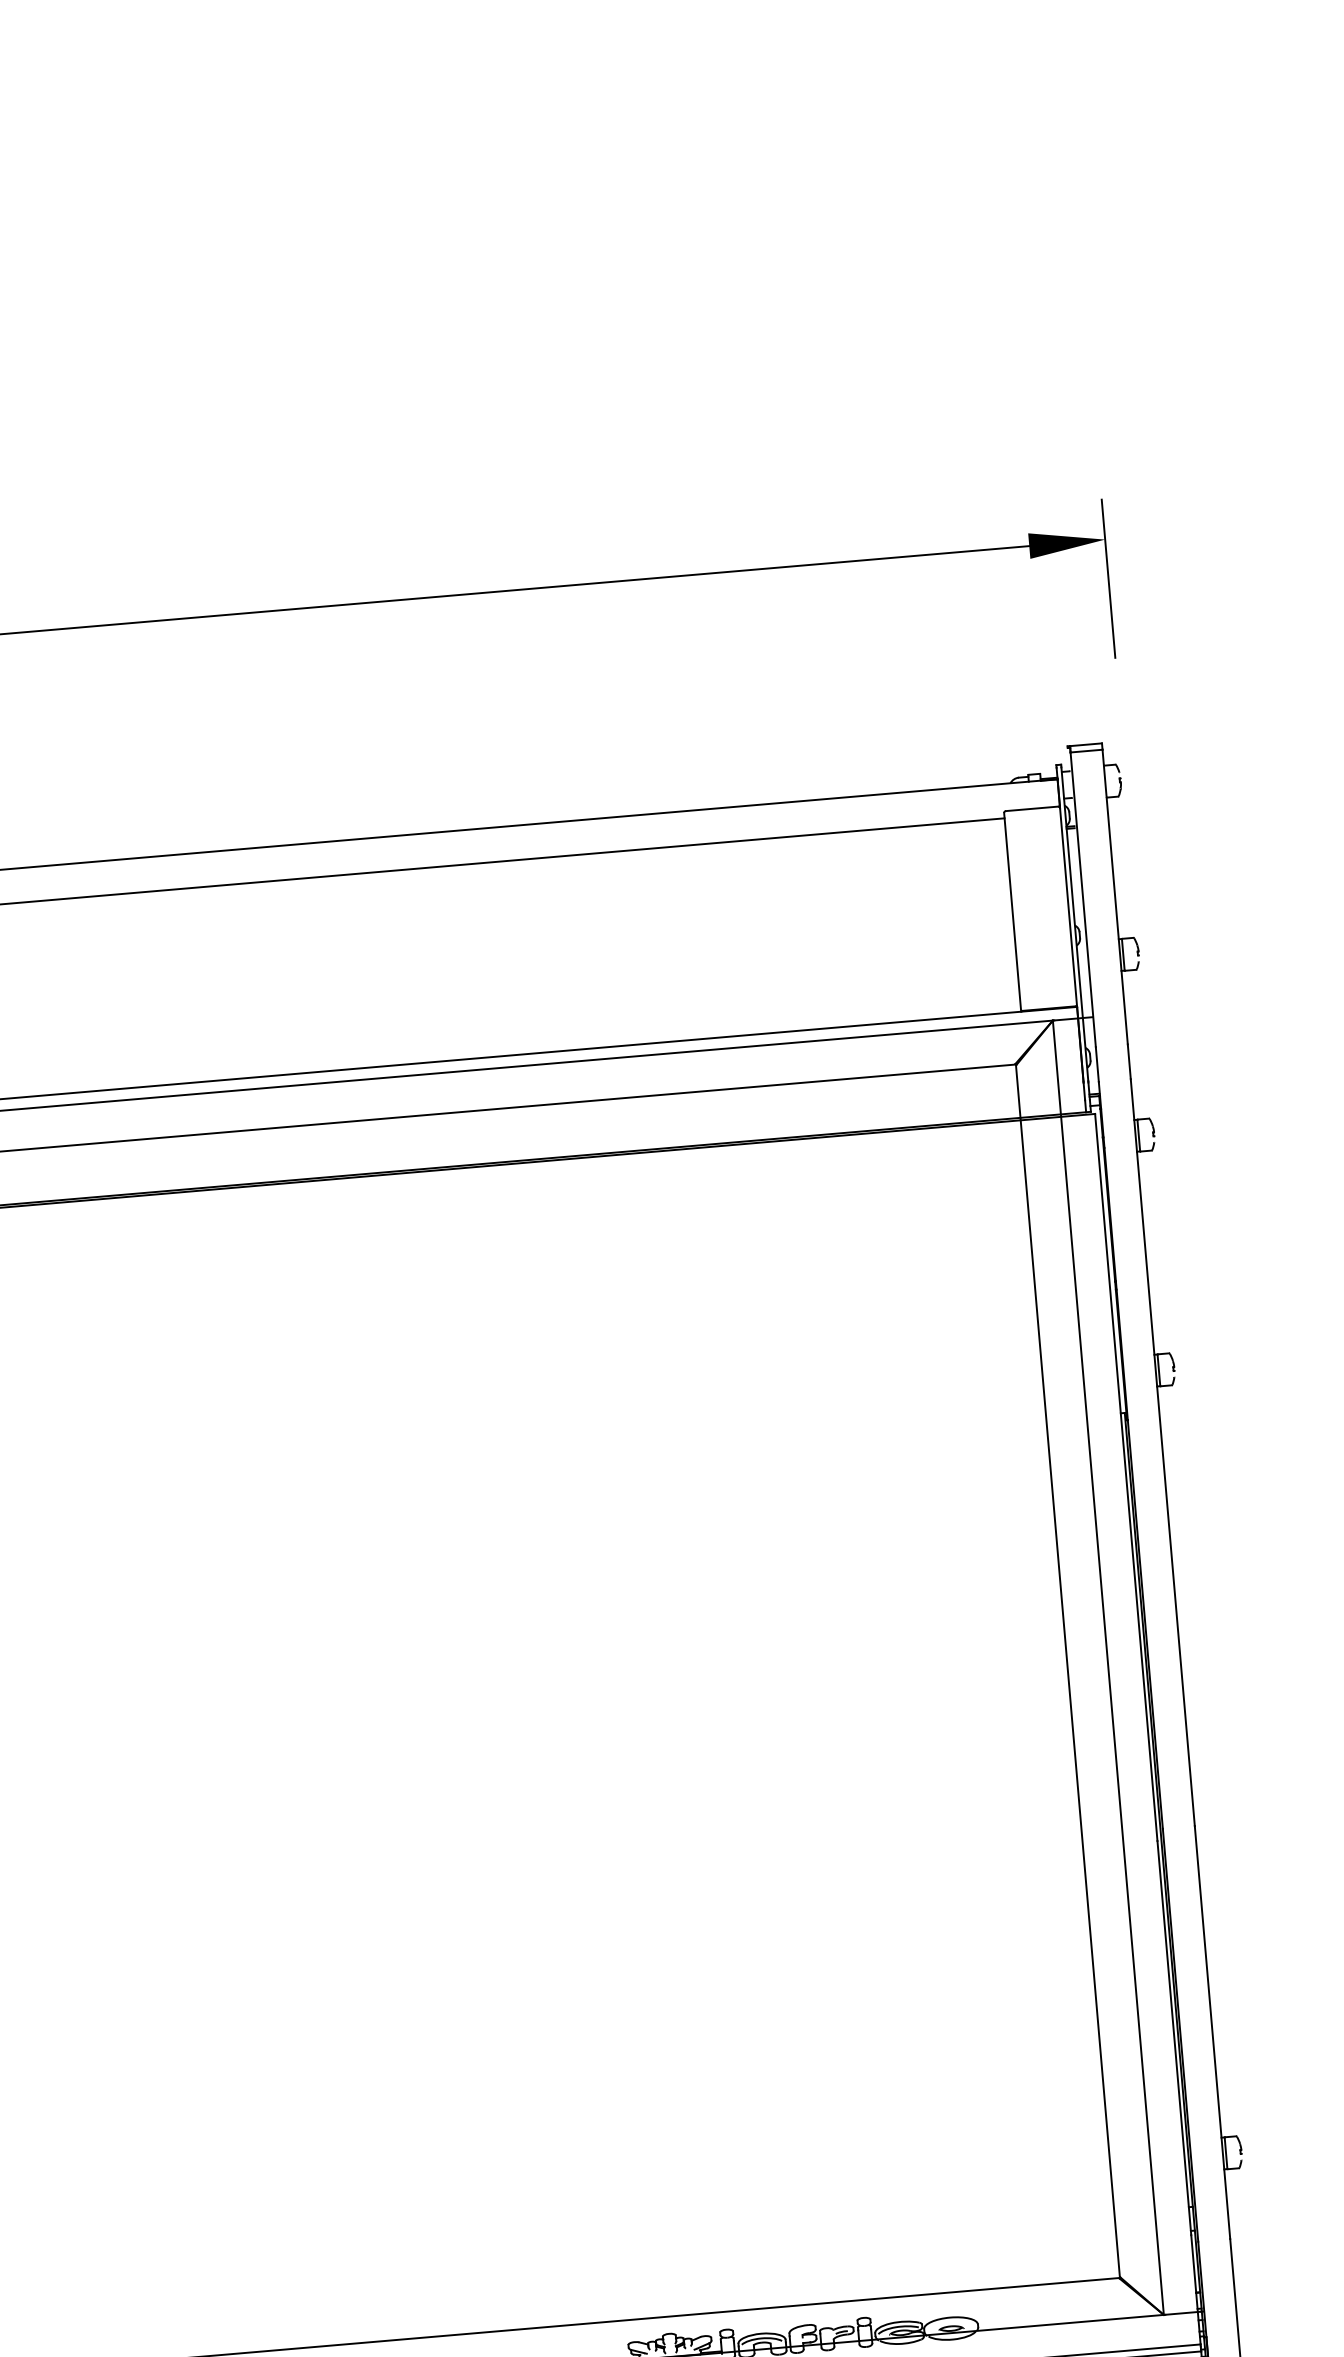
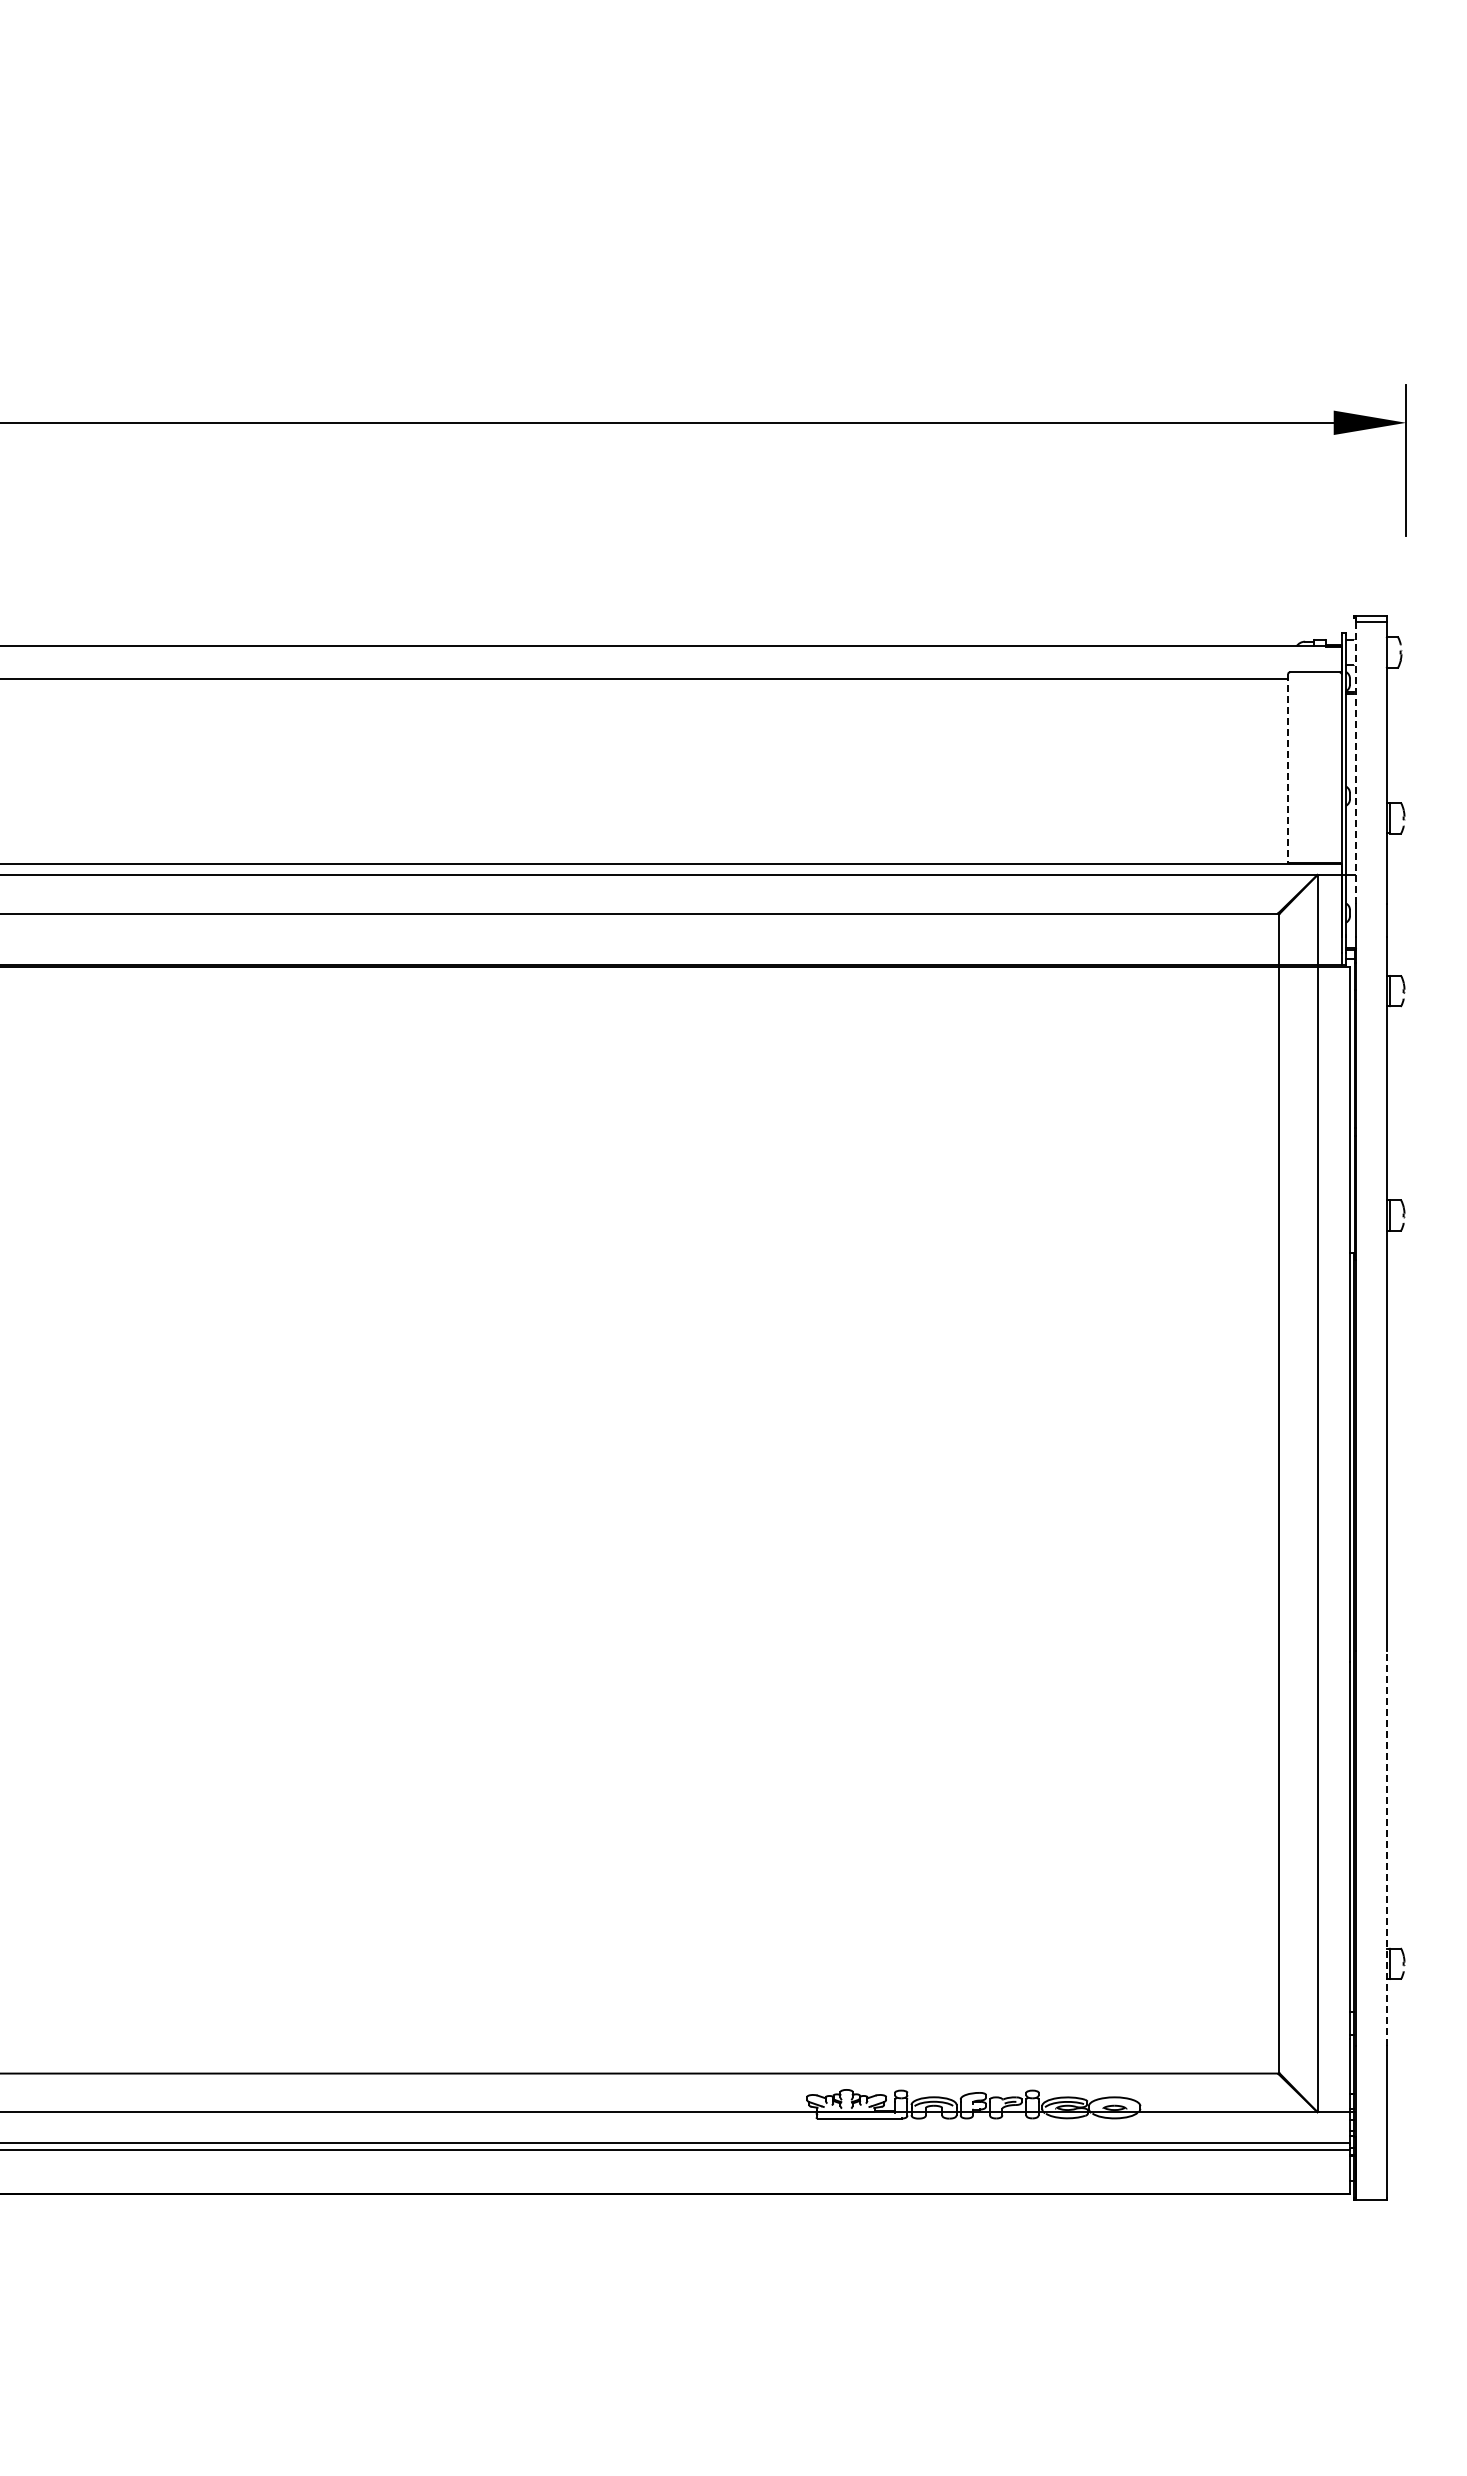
line: (1083, 899) -> (1356, 762), solid -> dashed
line: (1013, 912) -> (1288, 769), solid -> dashed
line: (1212, 2031) -> (1386, 1847), solid -> dashed

